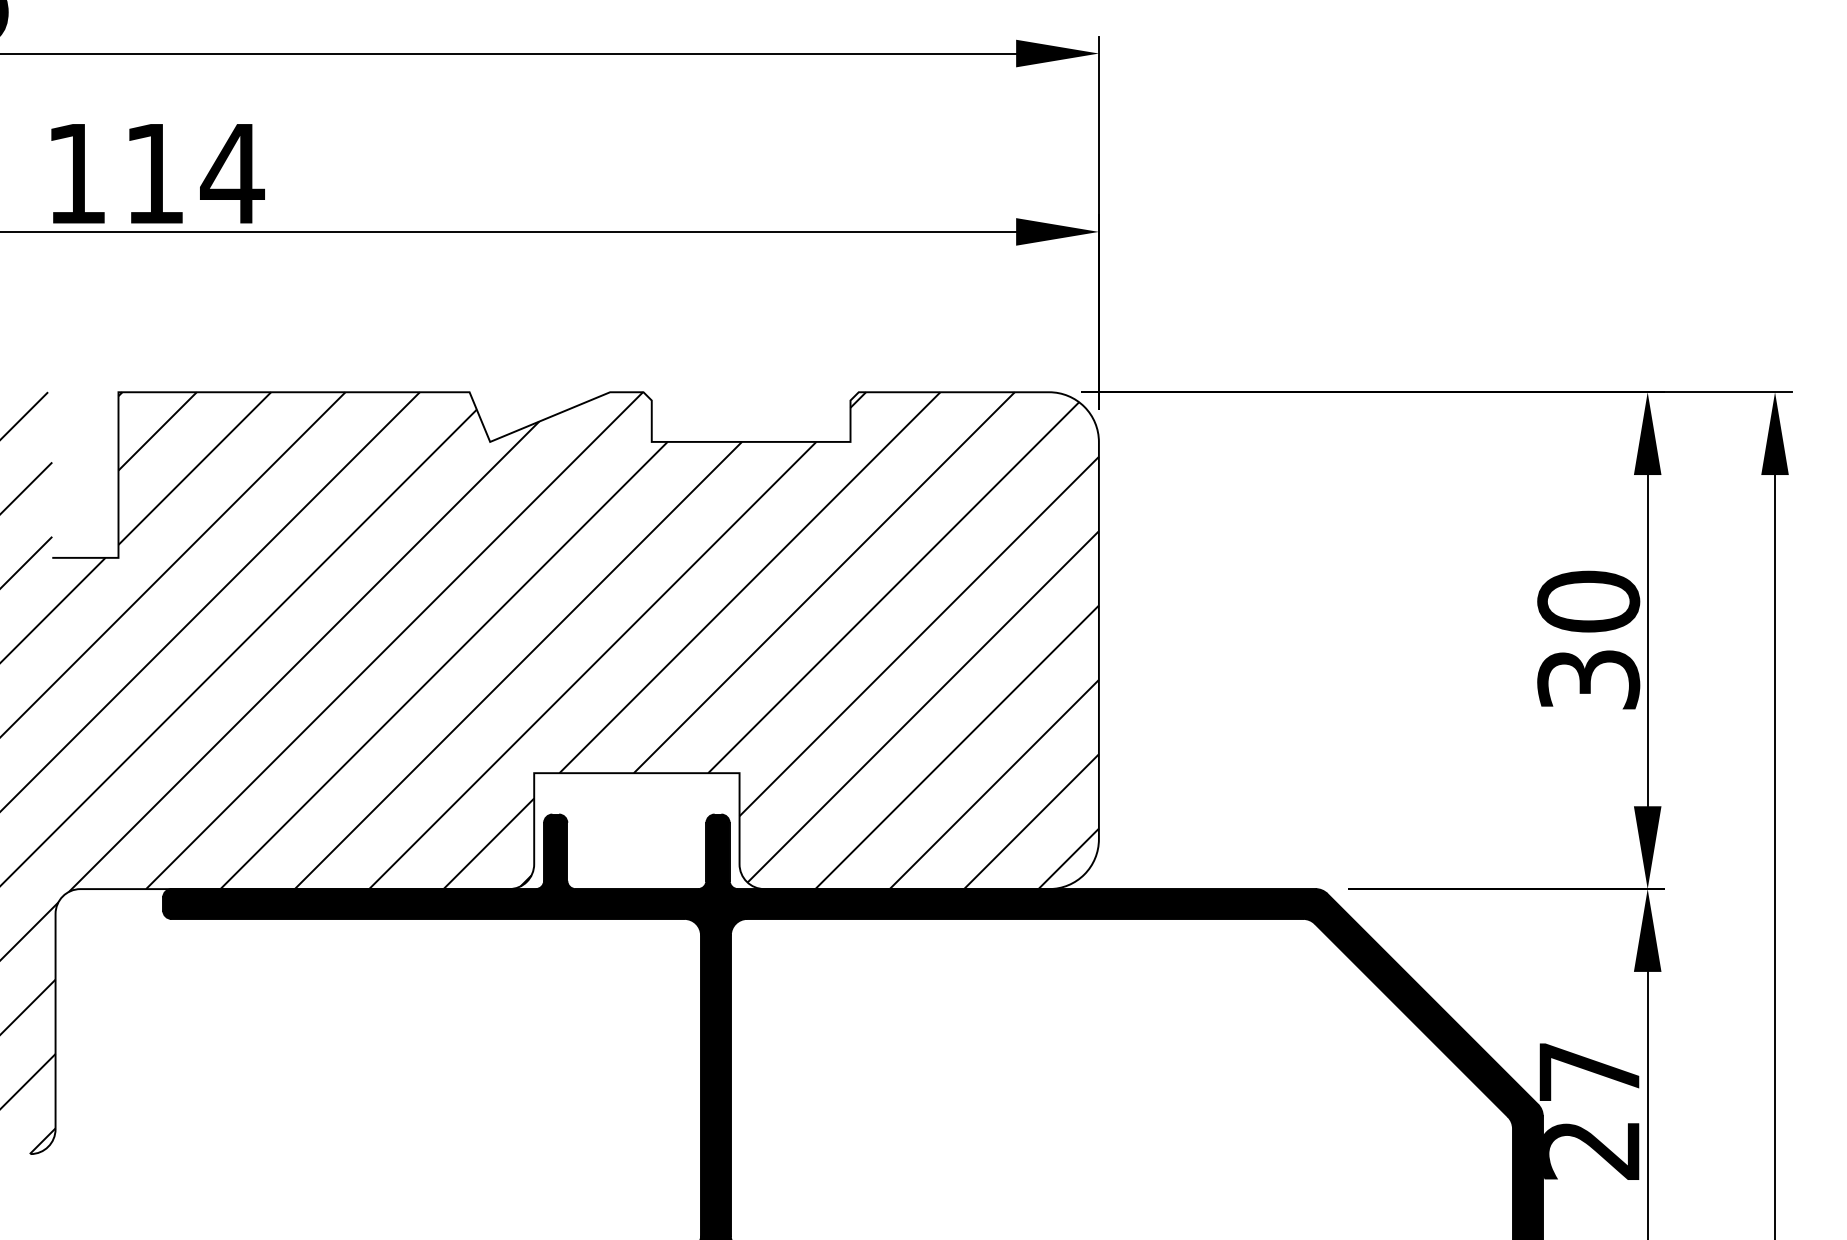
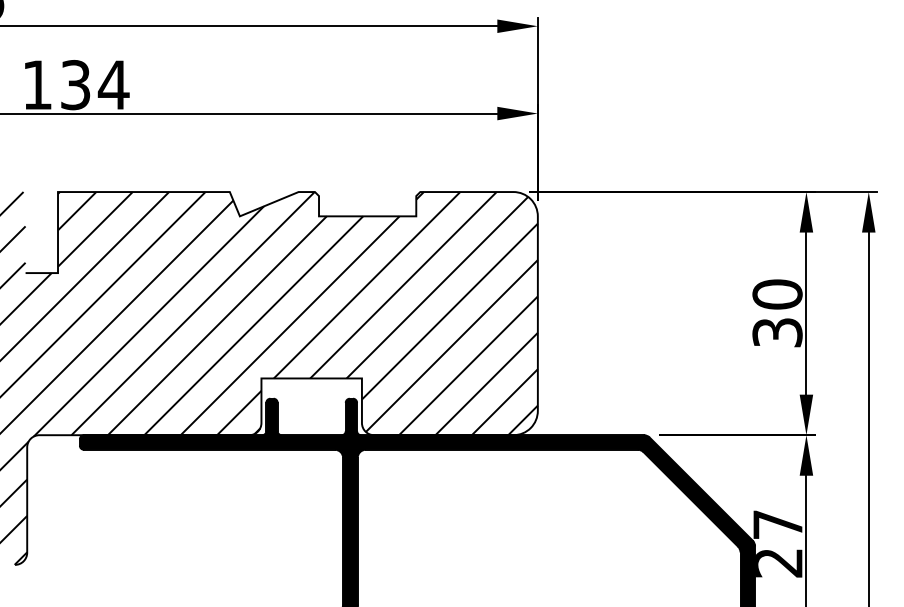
text: (154, 174) -> (75, 85), 114 -> 134

